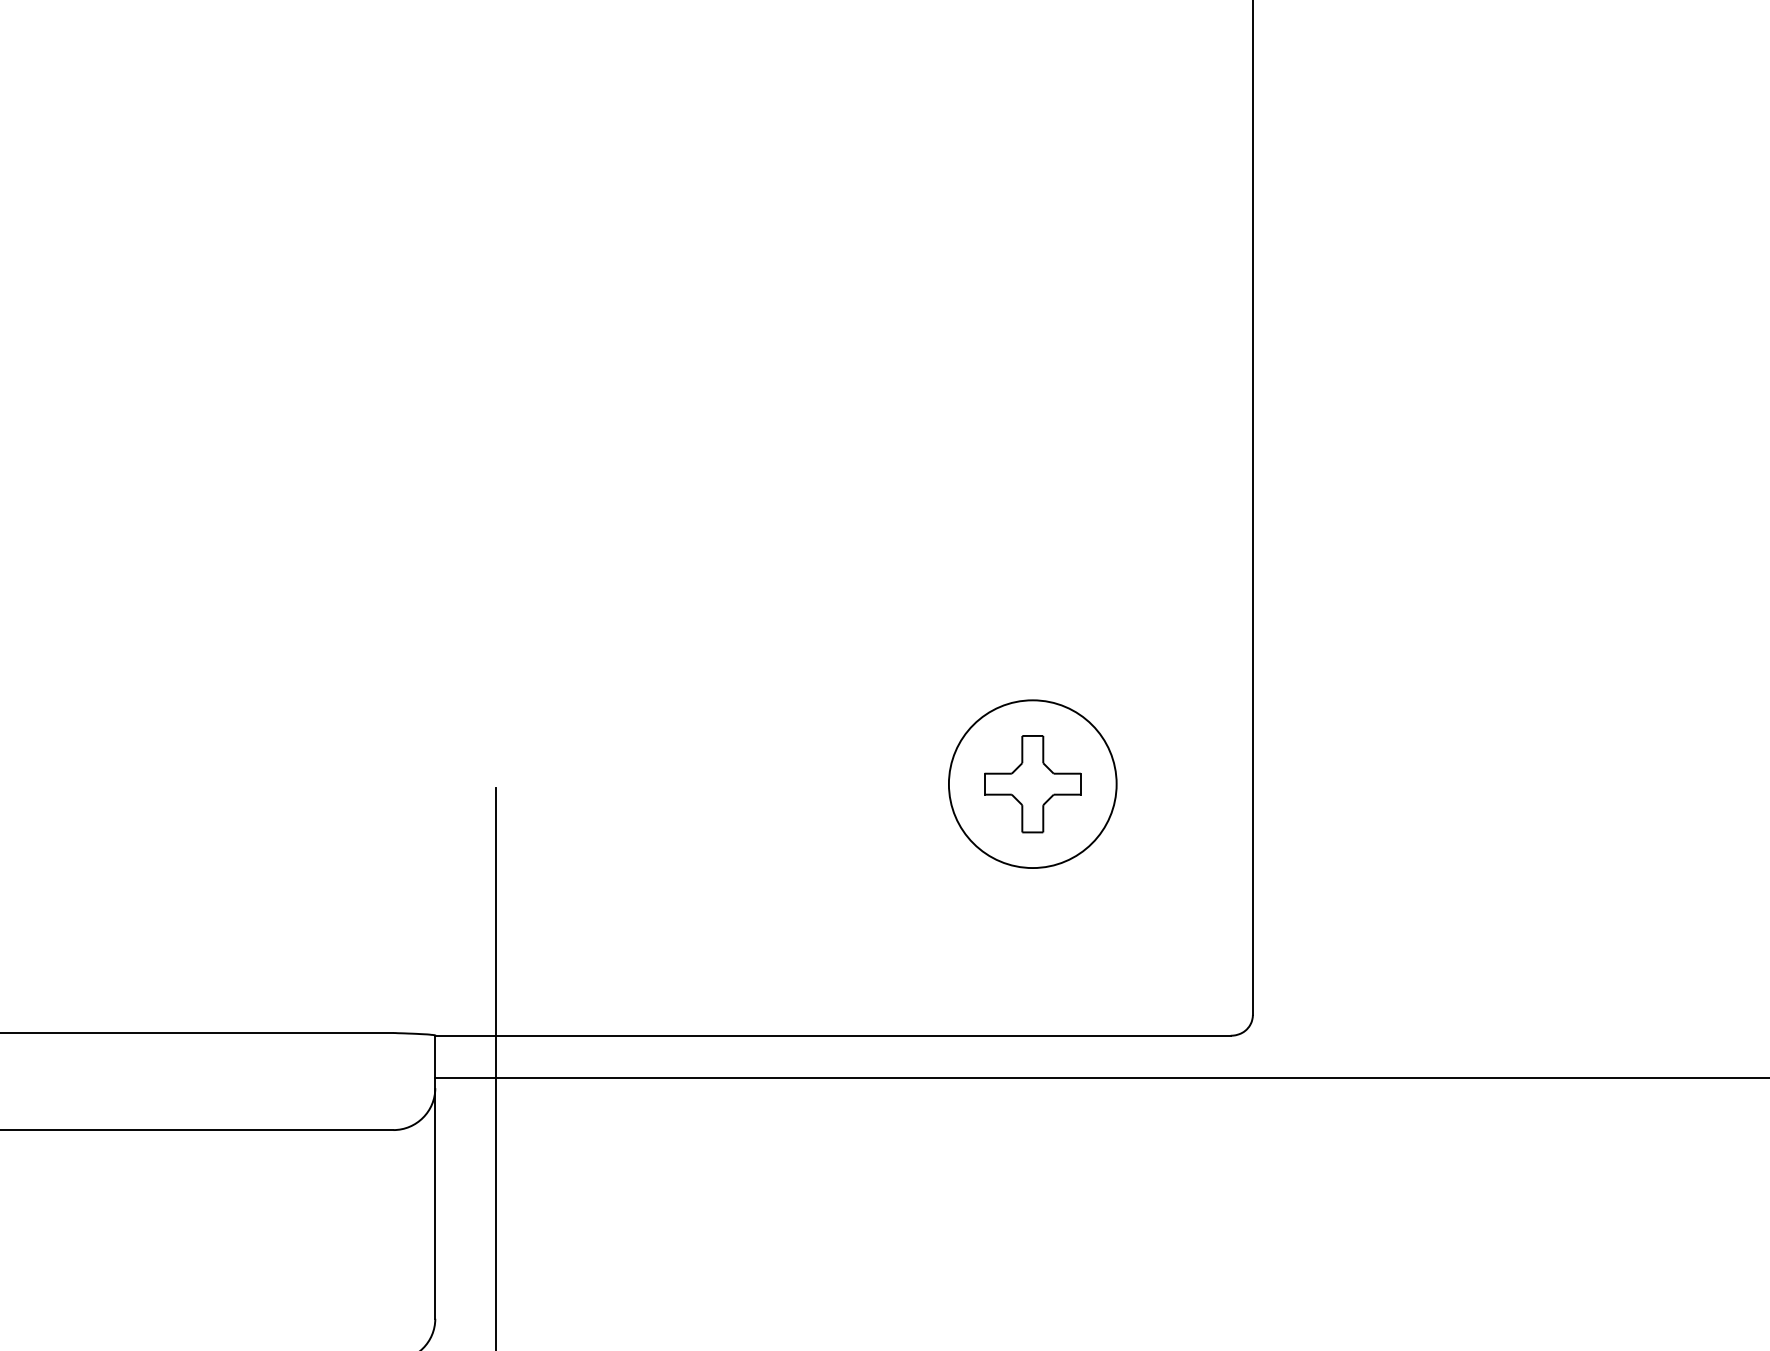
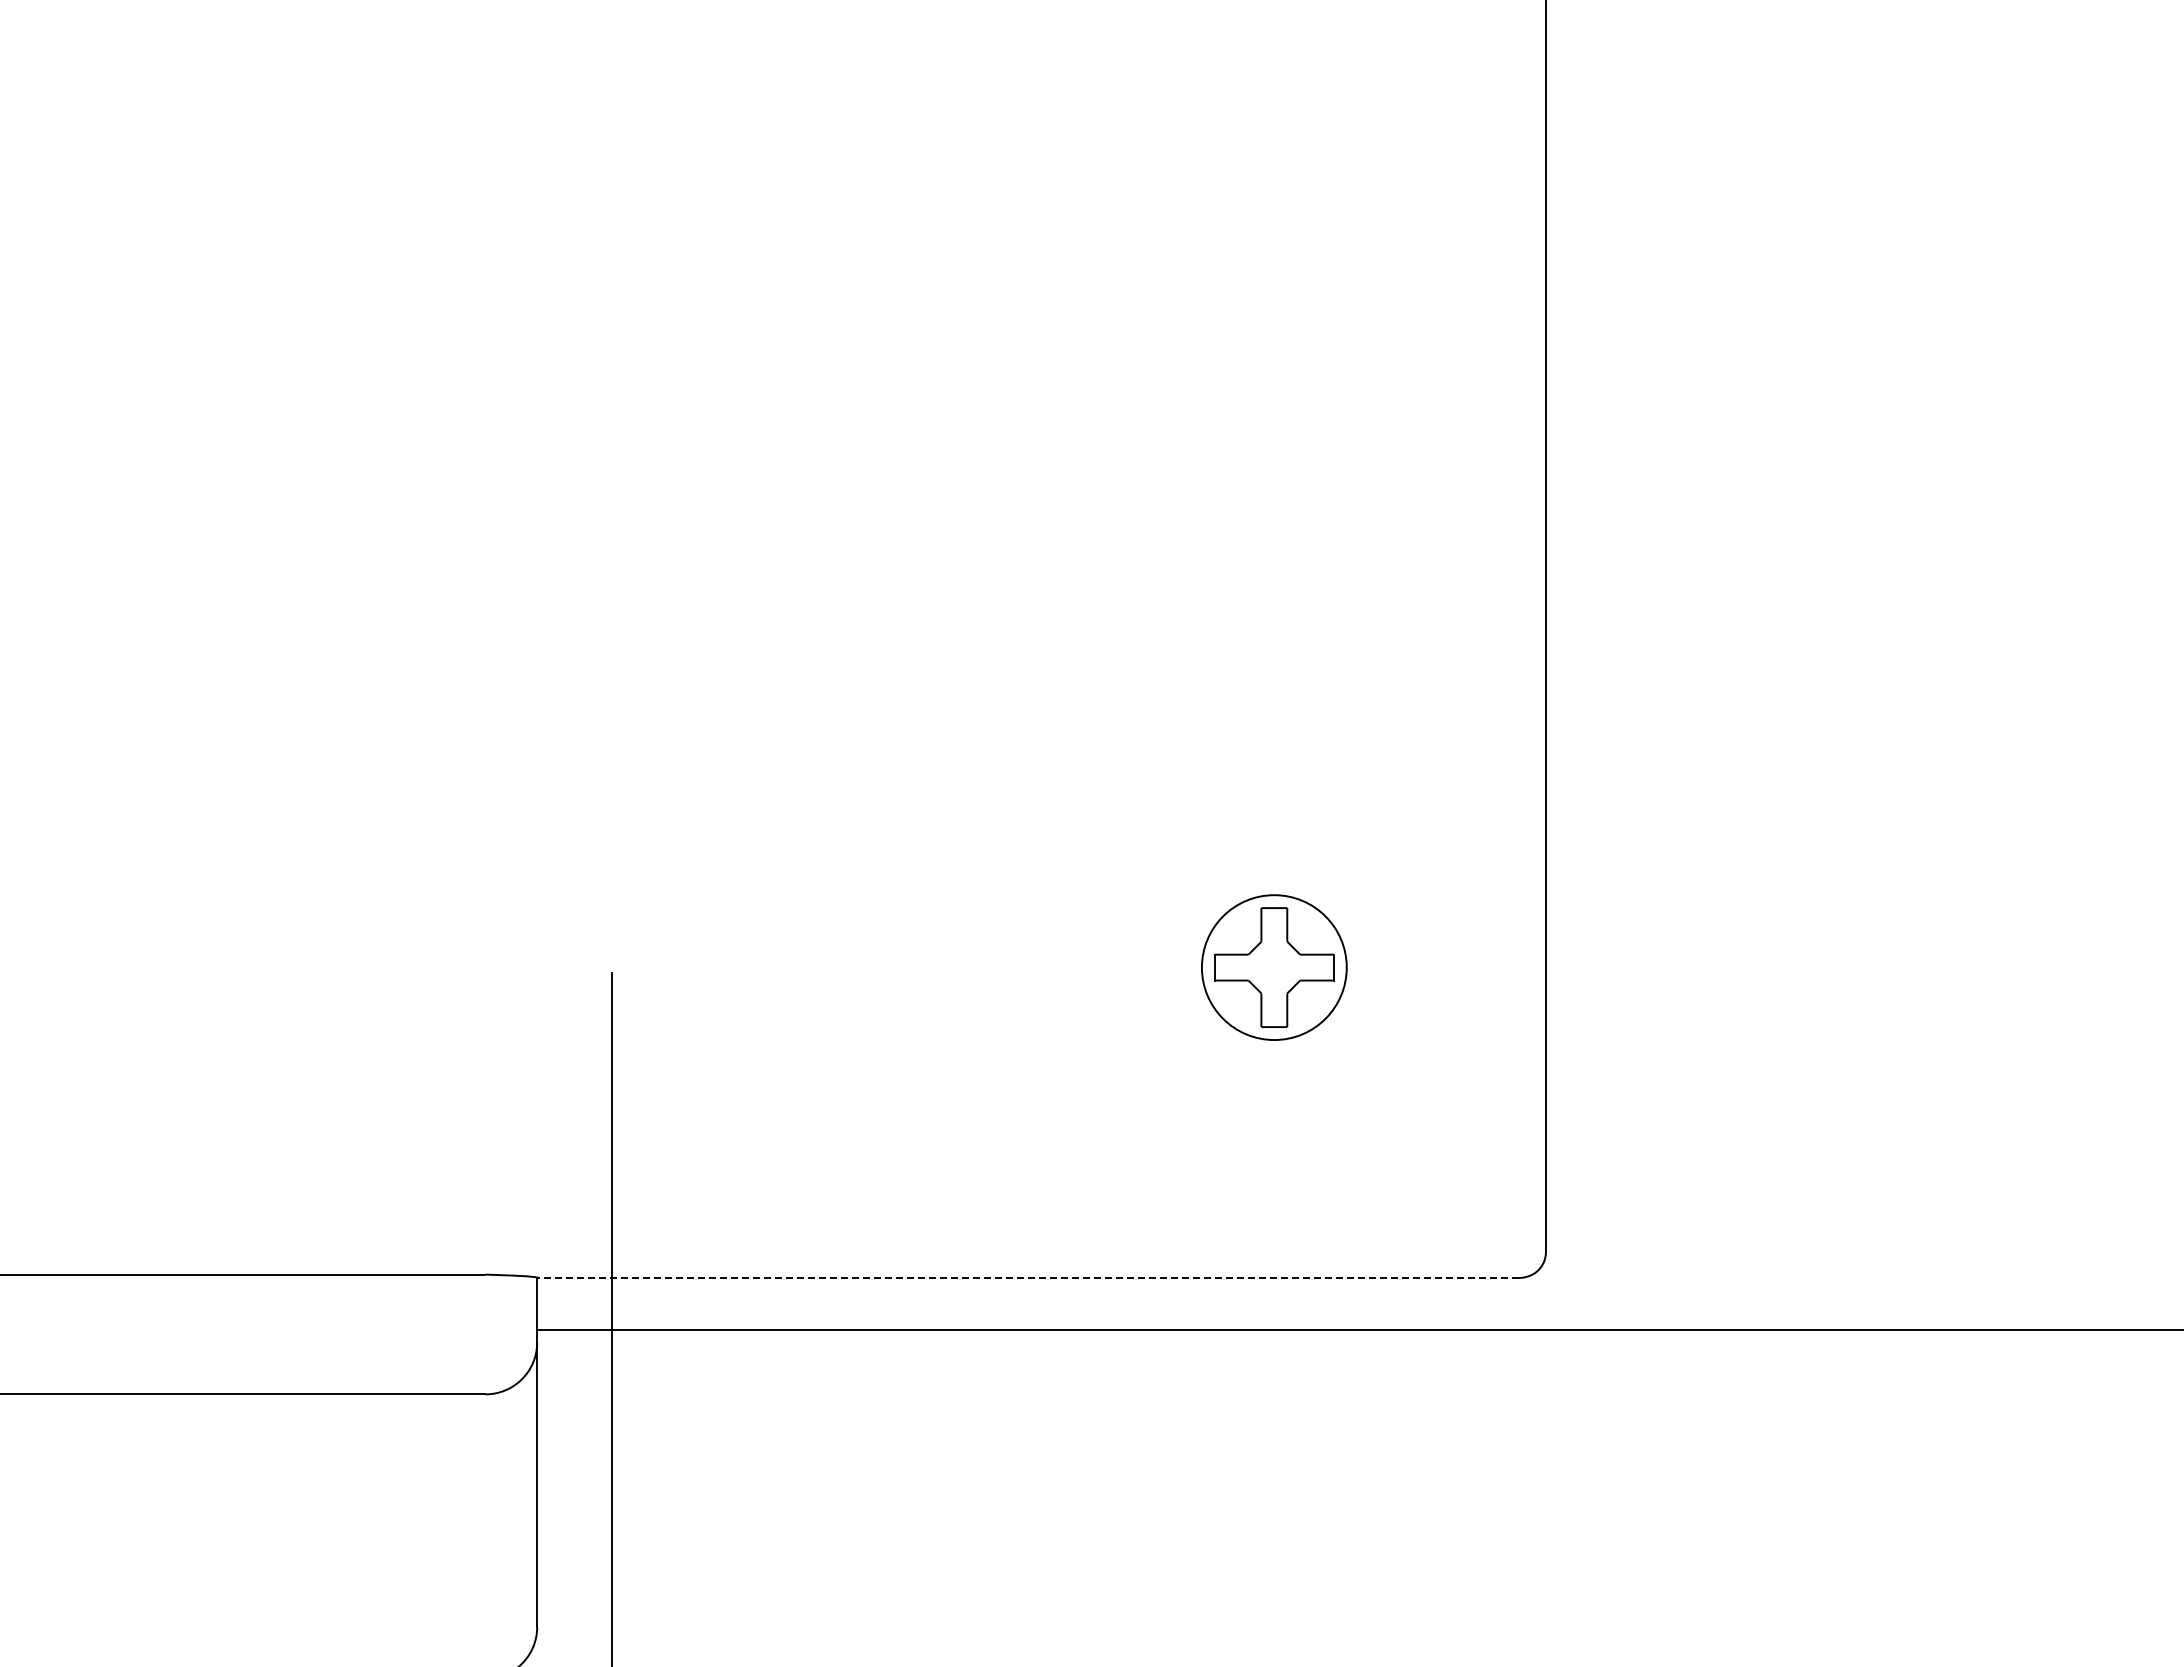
circle: (1032, 784) -> (1273, 967), size x0.7
line: (832, 1035) -> (1027, 1277), solid -> dashed

